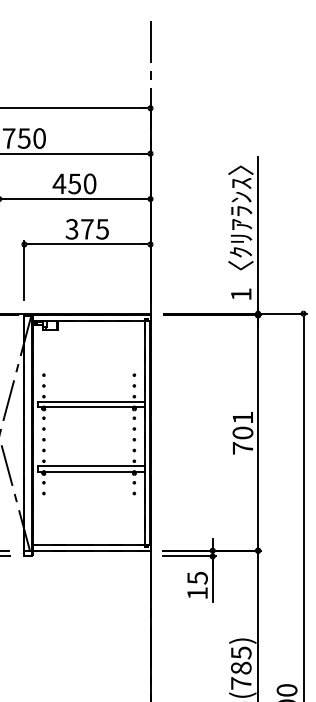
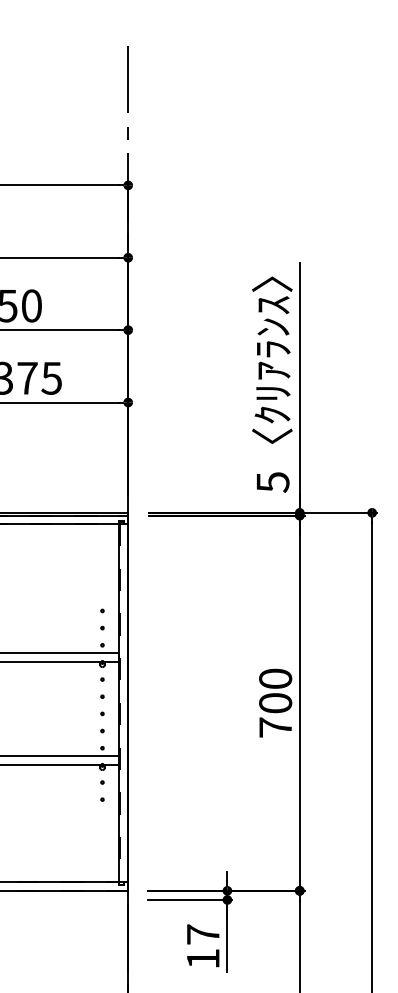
text: (241, 294) -> (273, 482), 1 -> 5
text: (242, 417) -> (274, 678), 701 -> 700
text: (197, 577) -> (203, 933), 15 -> 17

